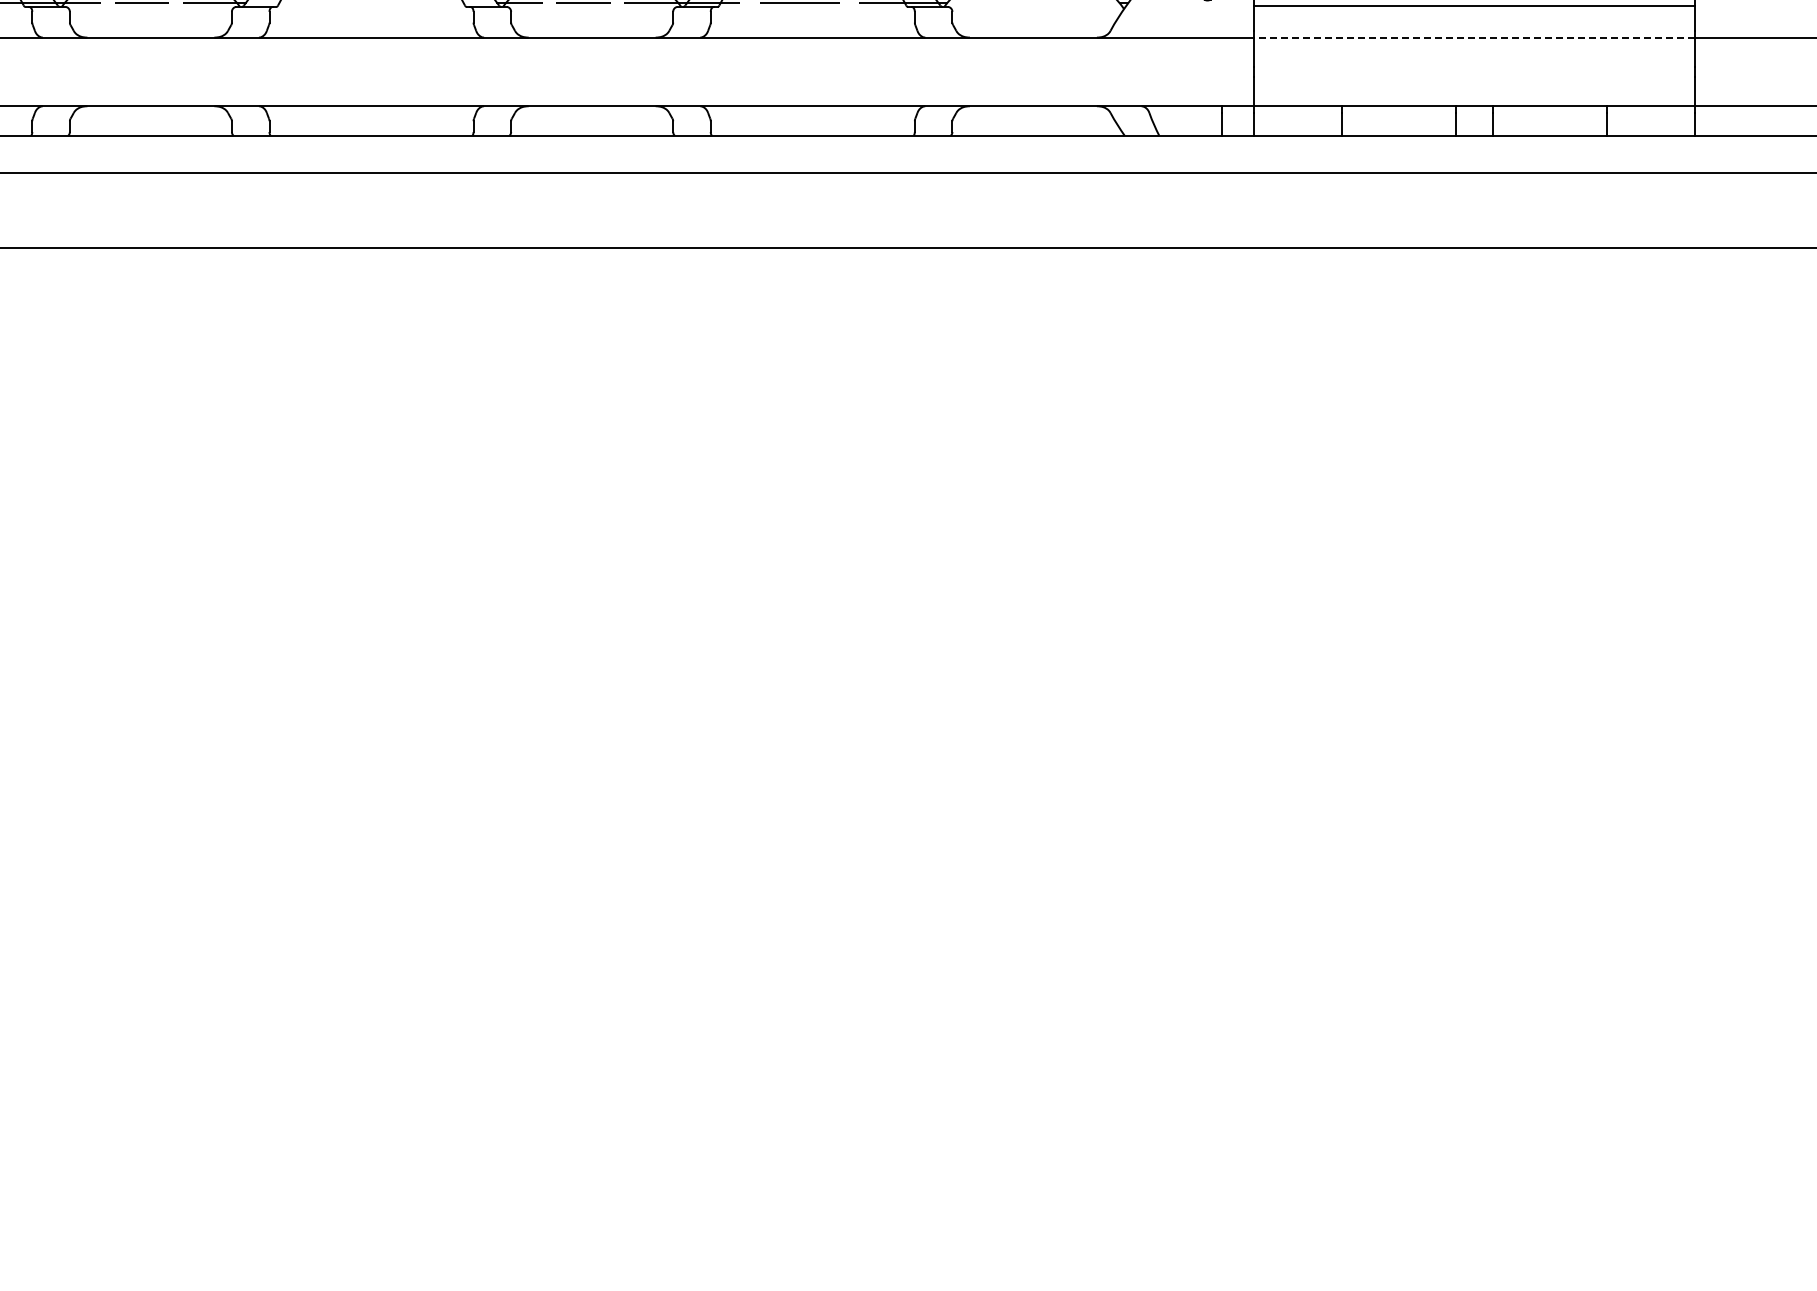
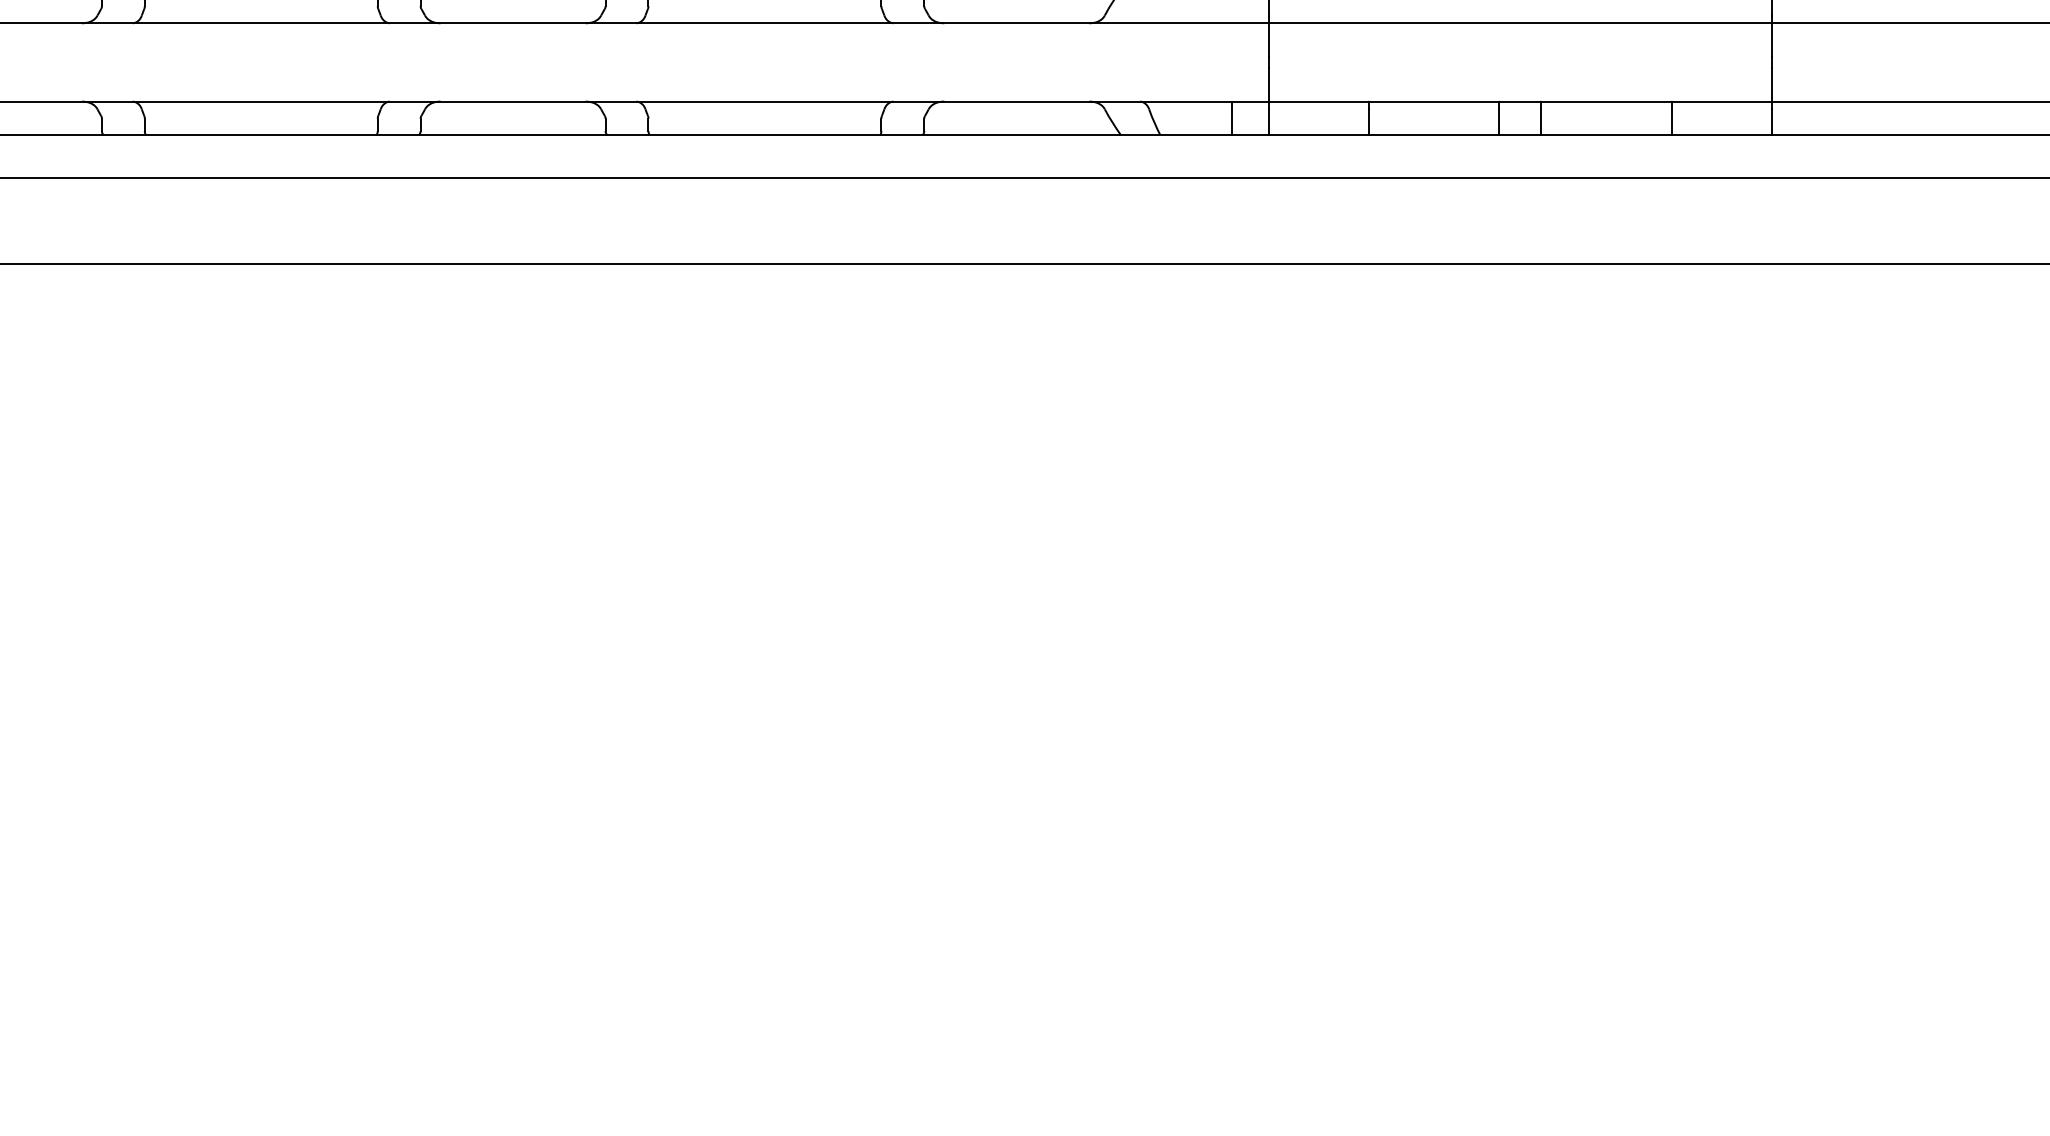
line: (1474, 37) -> (1520, 23), dashed -> solid

